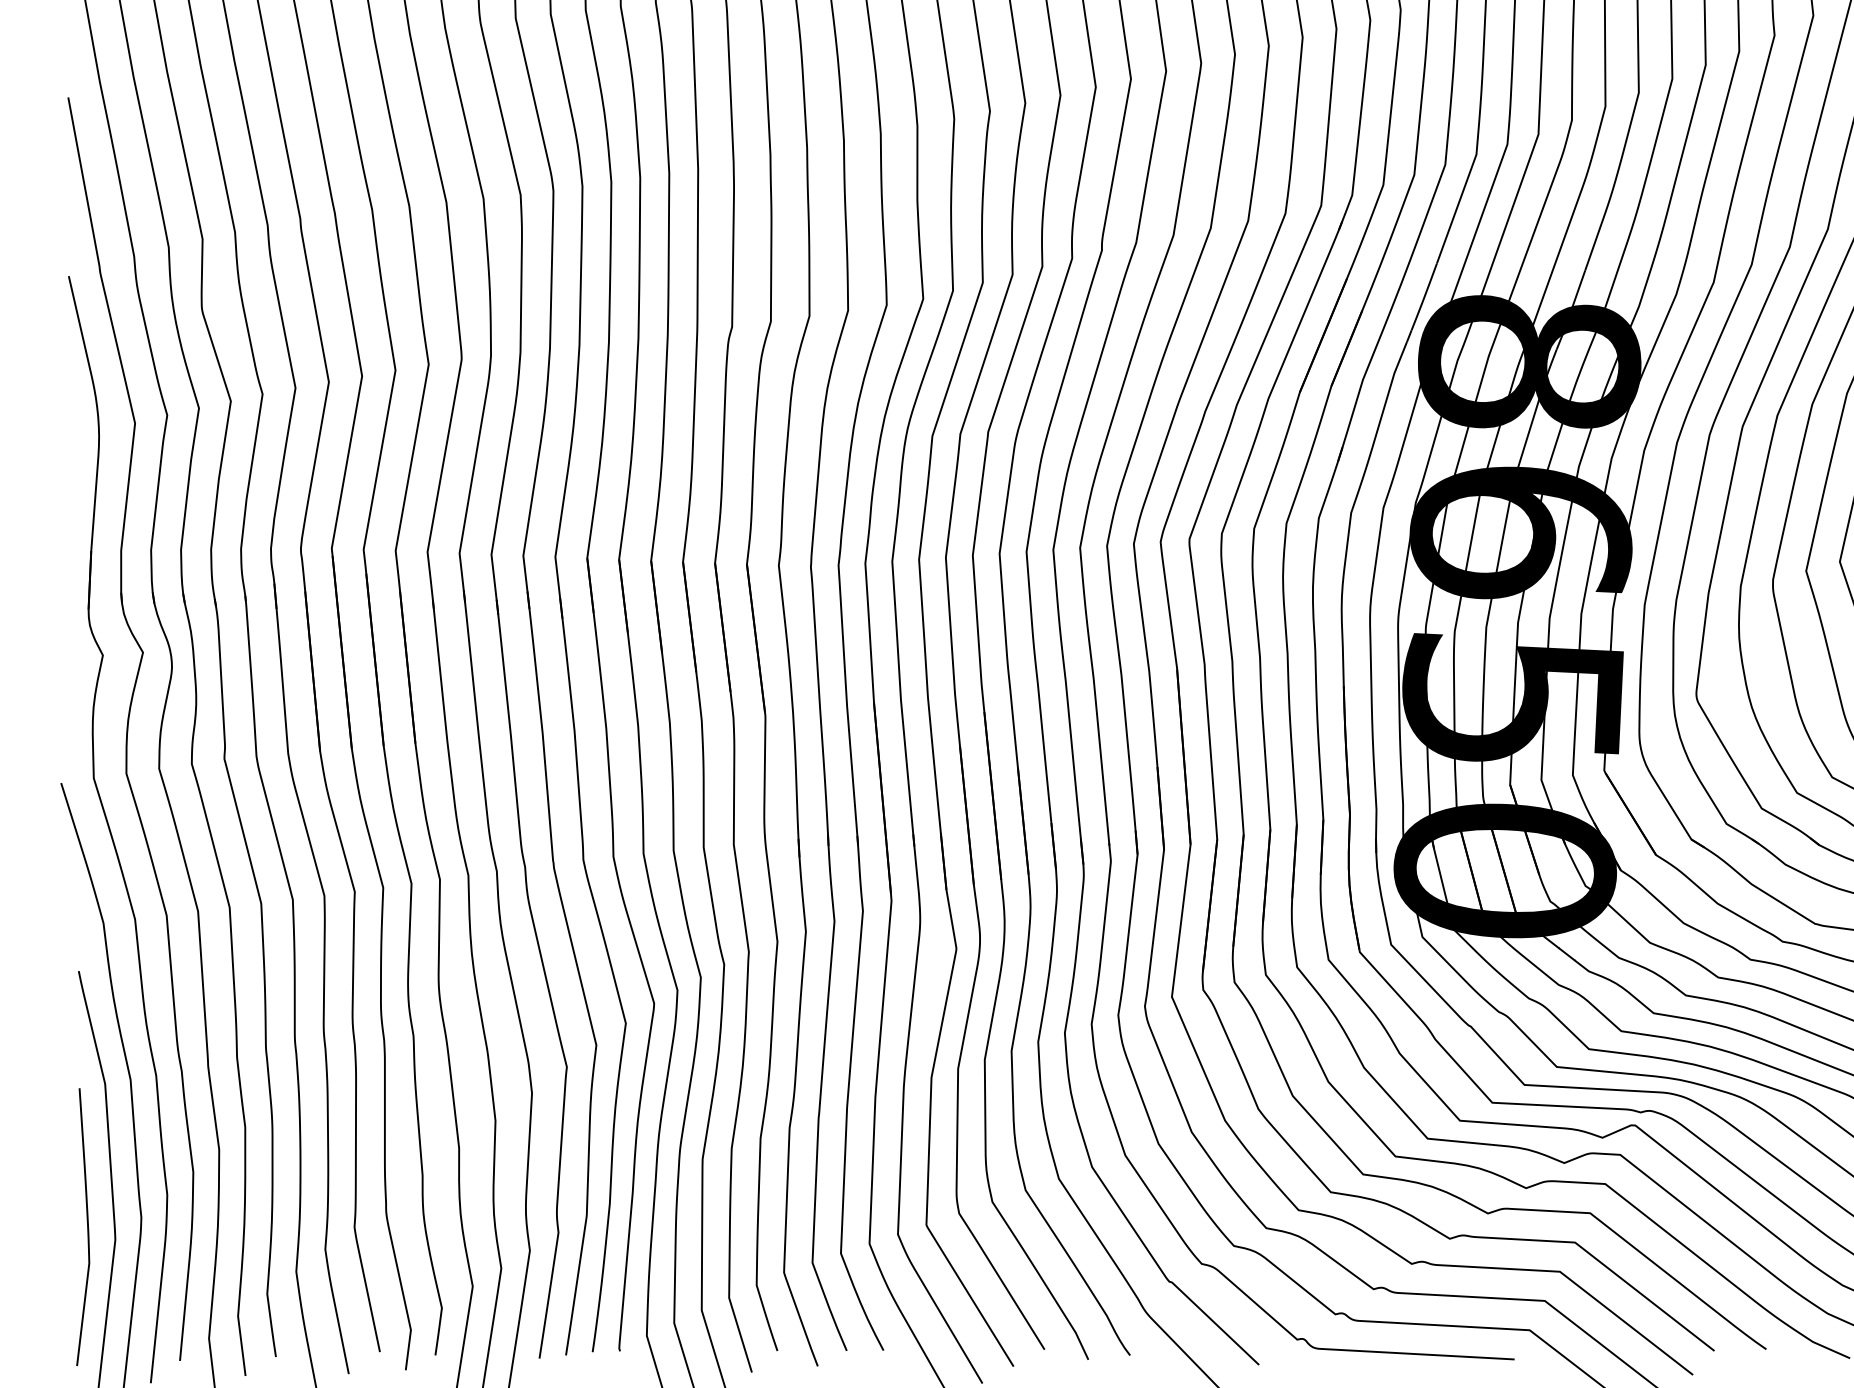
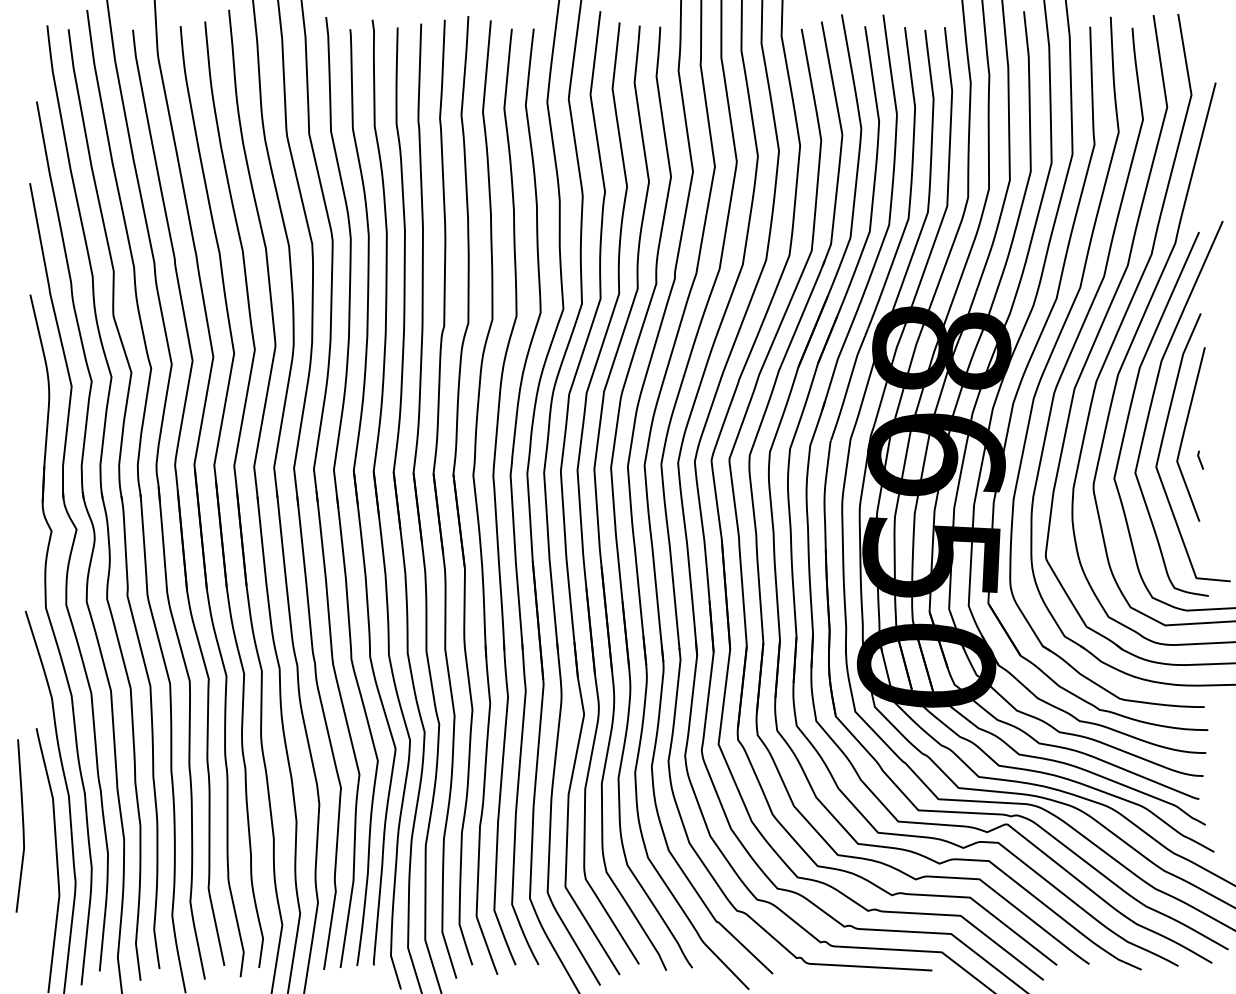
curve: (86, 1226) -> (22, 825), moved

